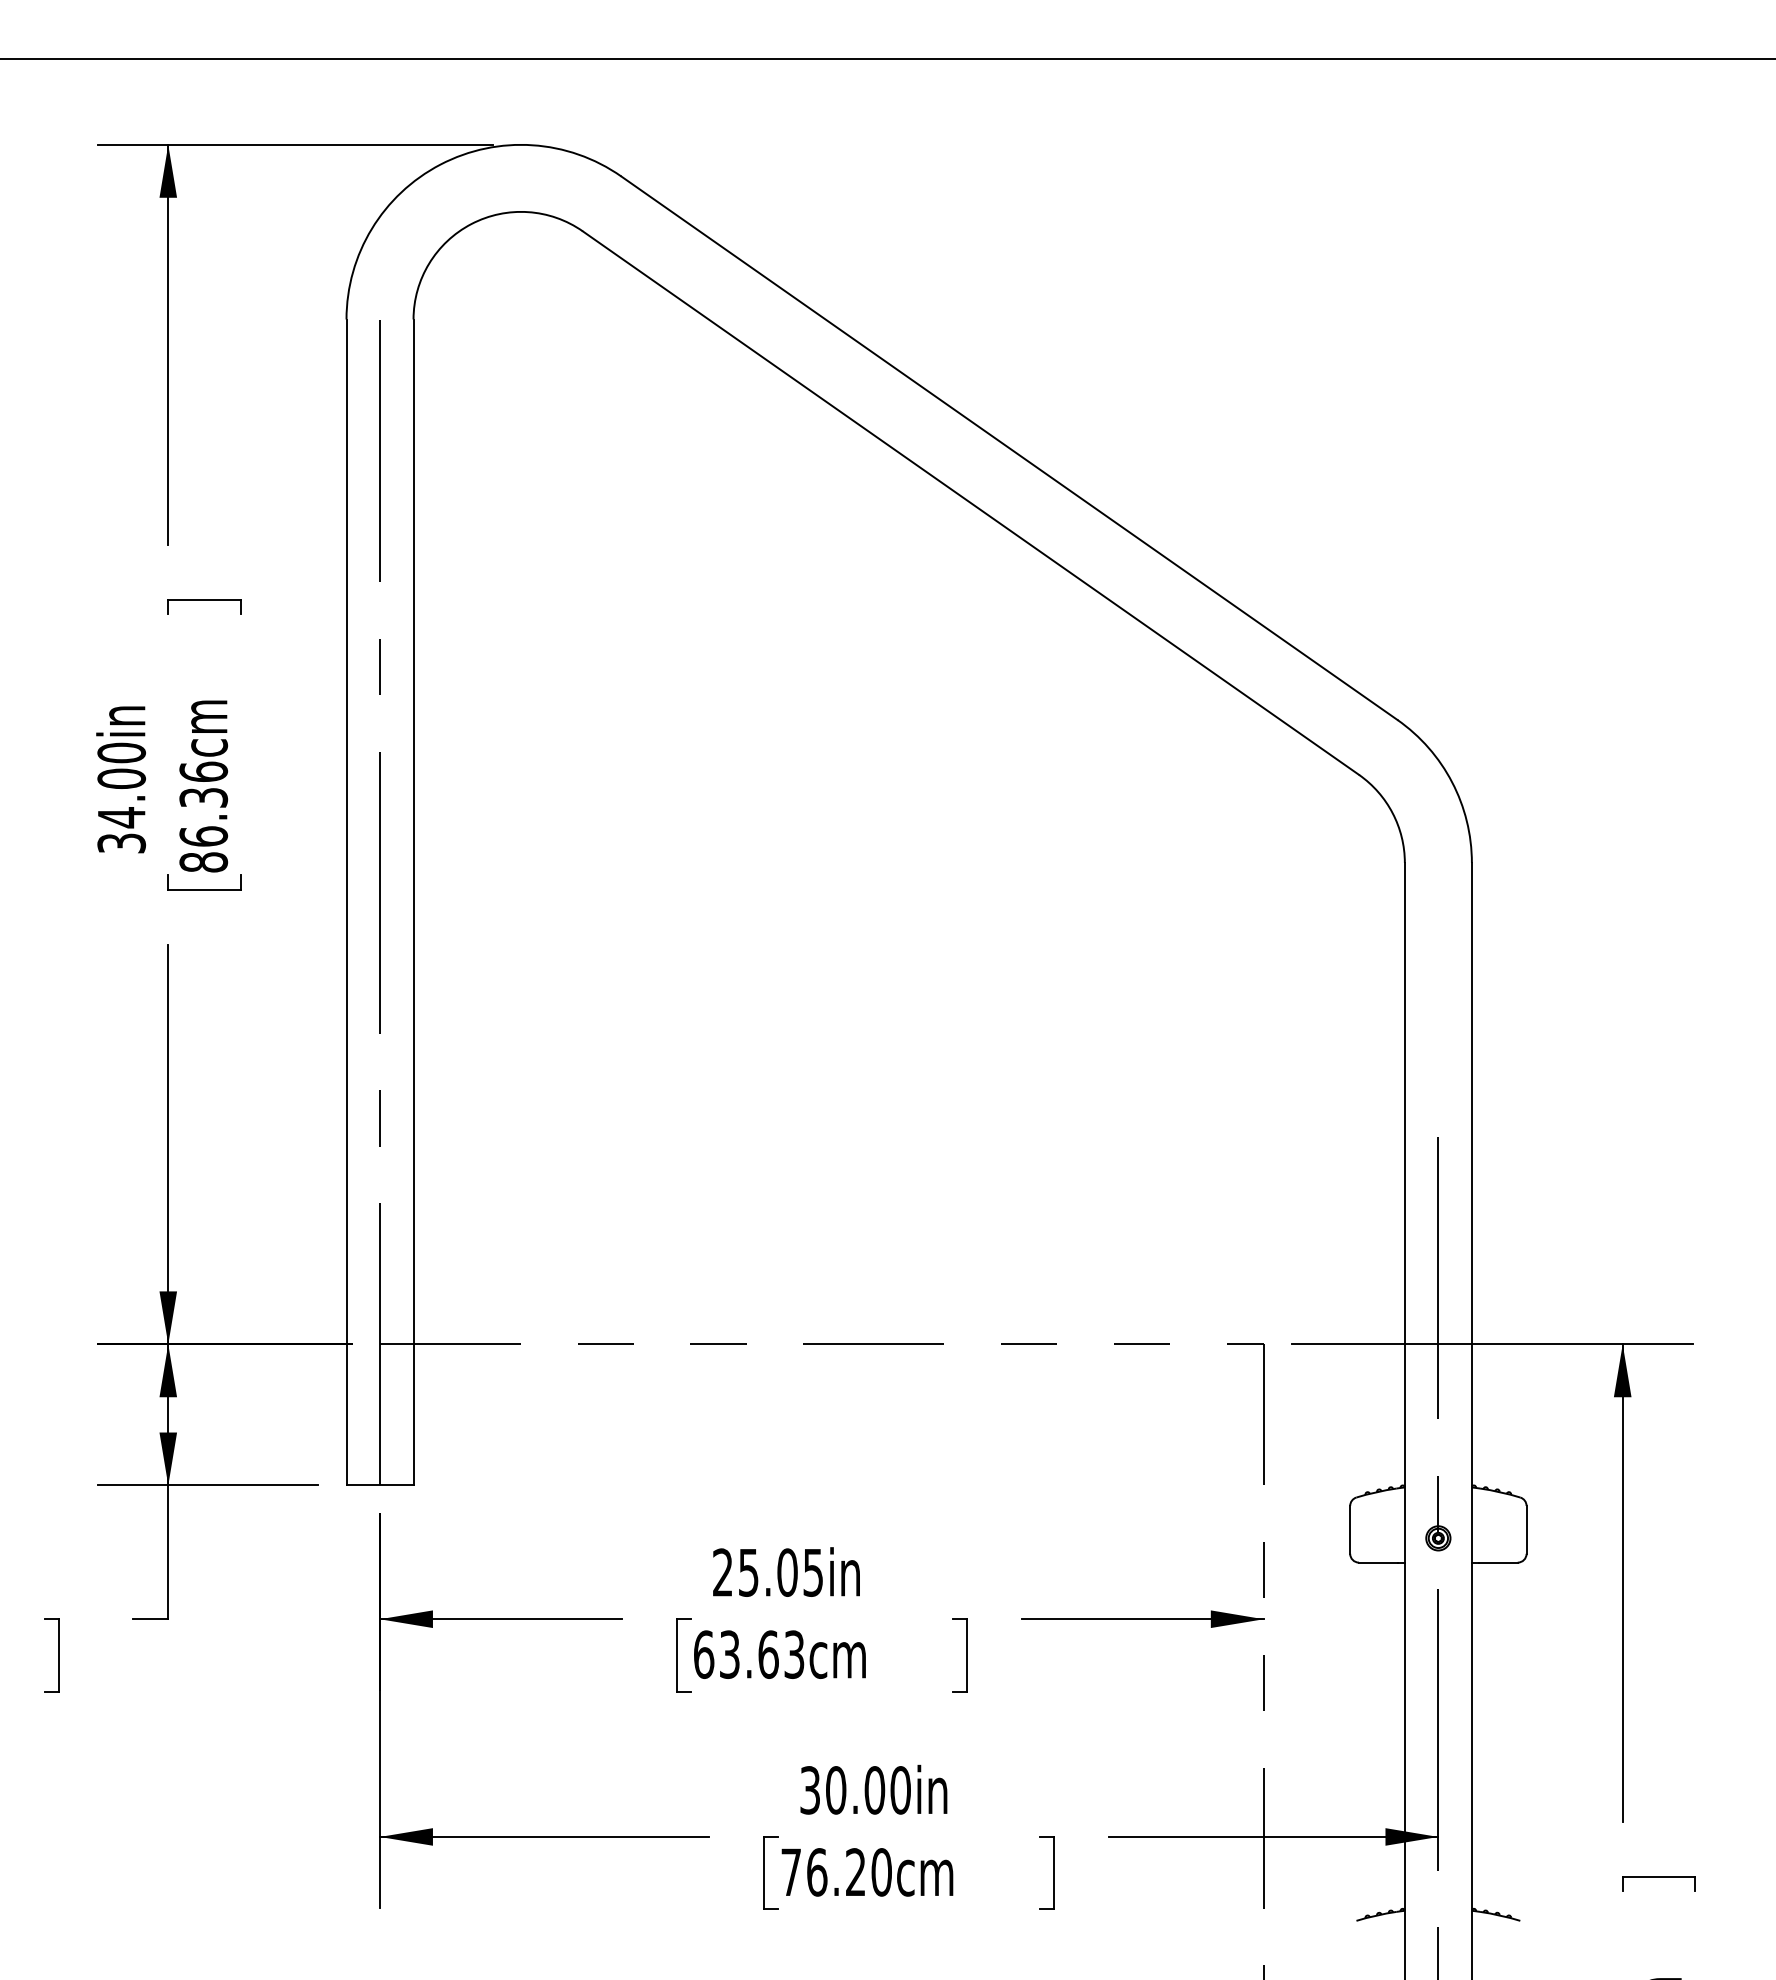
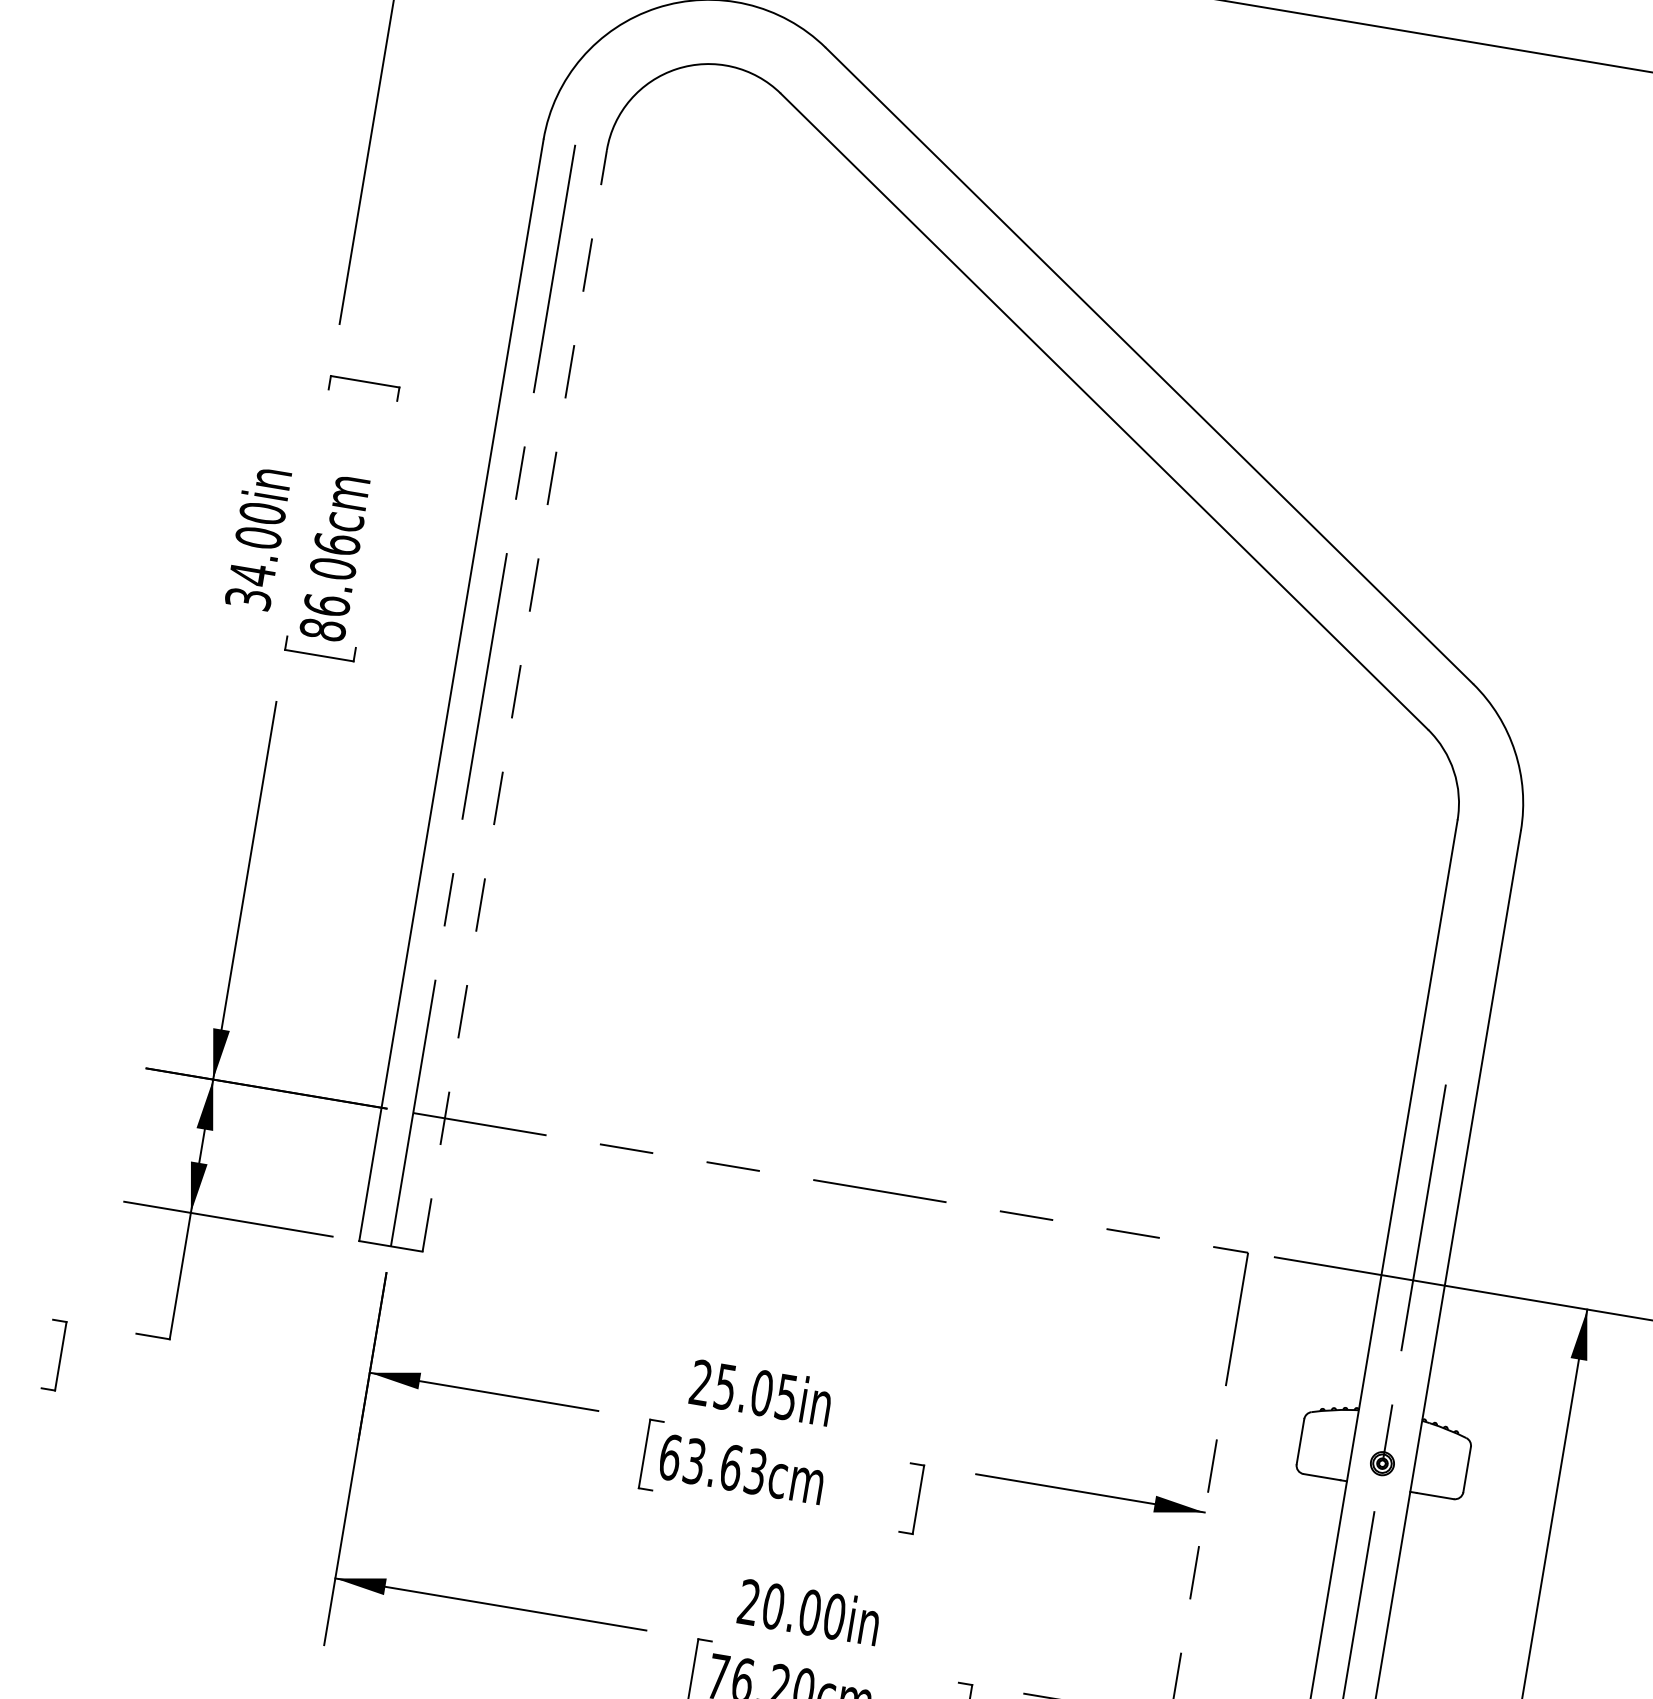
text: (203, 797) -> (332, 568), 86.36cm -> 86.06cm
line: (413, 902) -> (514, 700), solid -> dashed
text: (809, 1790) -> (748, 1602), 30.00in -> 20.00in

